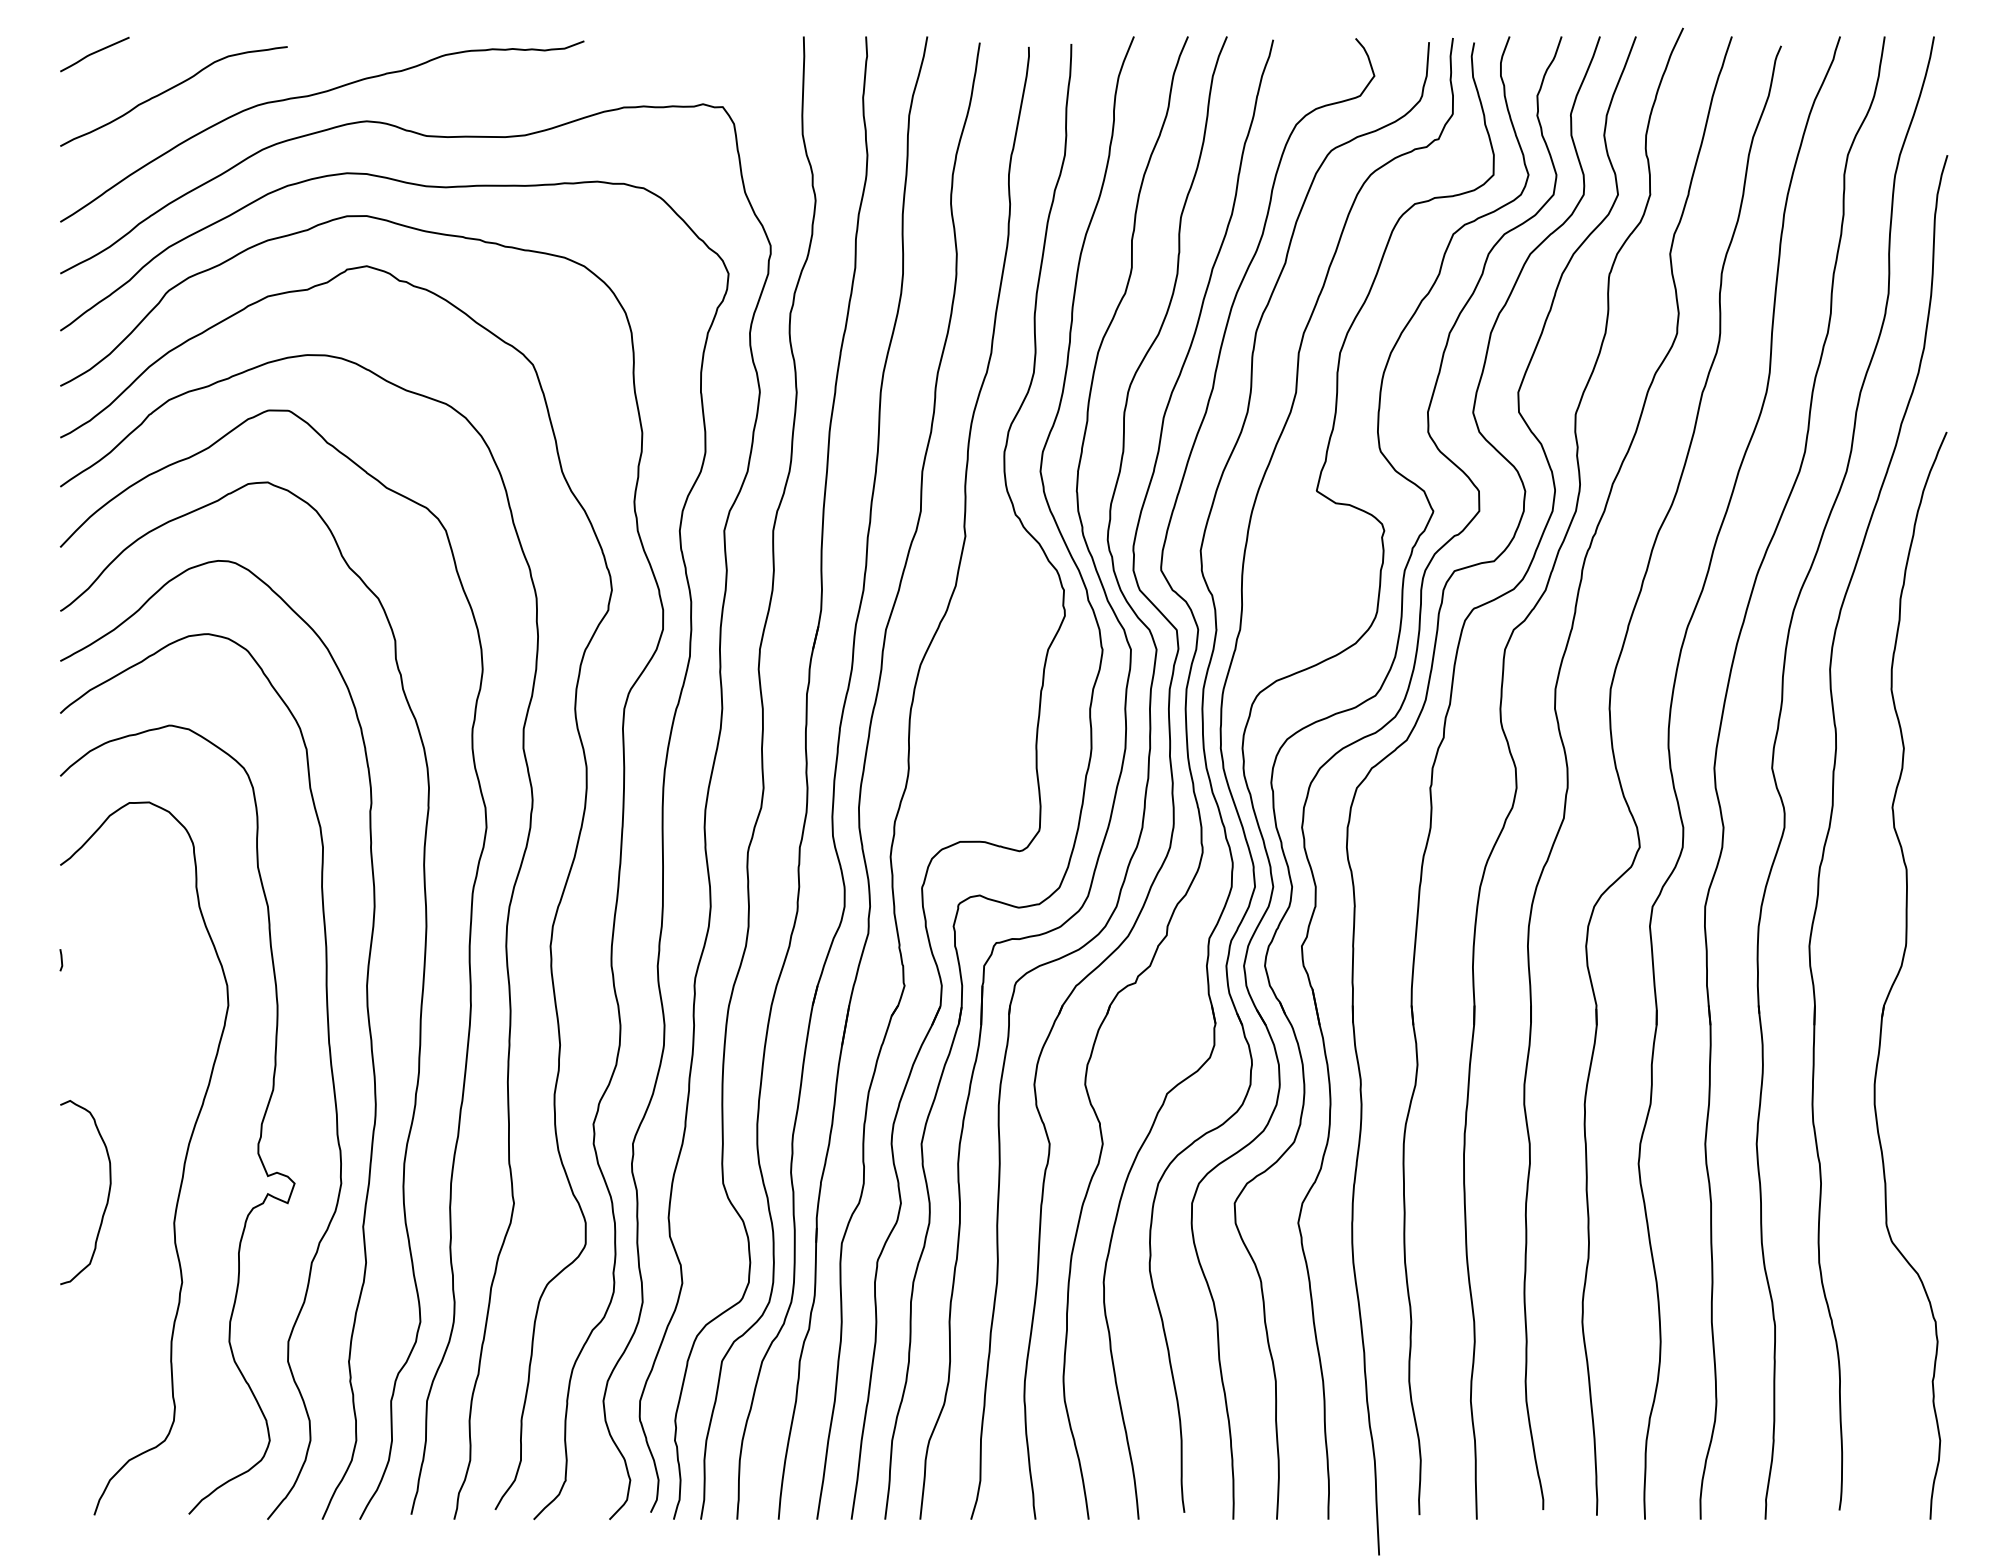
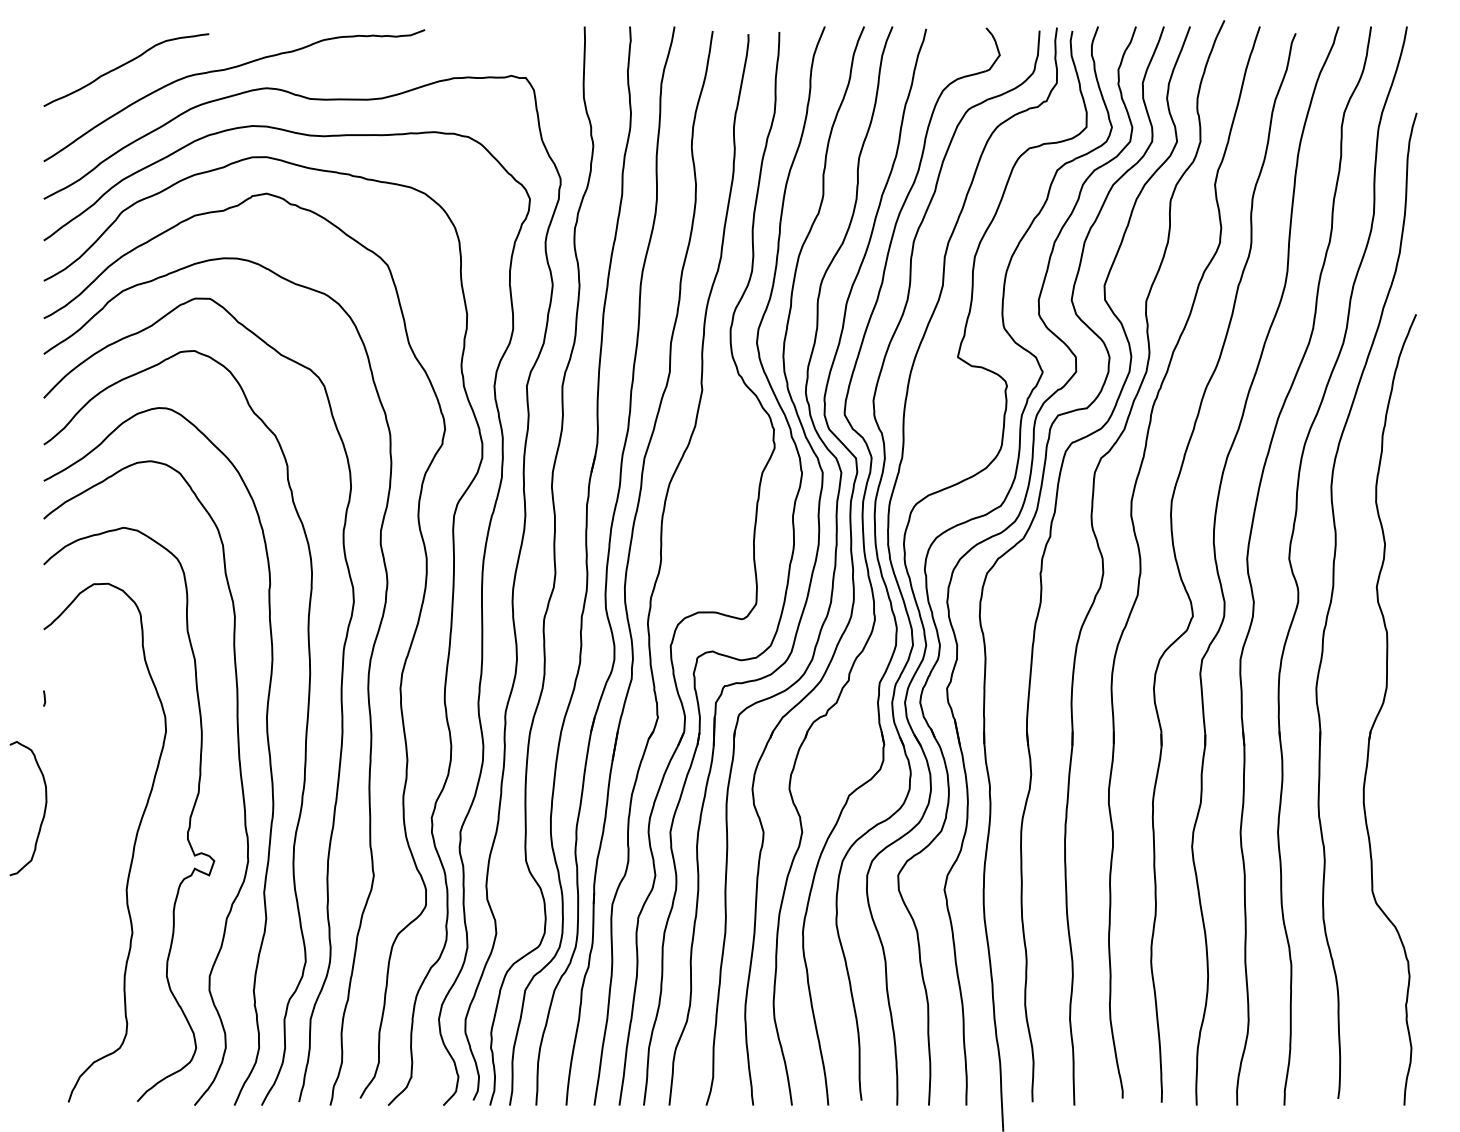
curve: (94, 54) -> (68, 39), removed
curve: (106, 1197) -> (43, 812), moved

